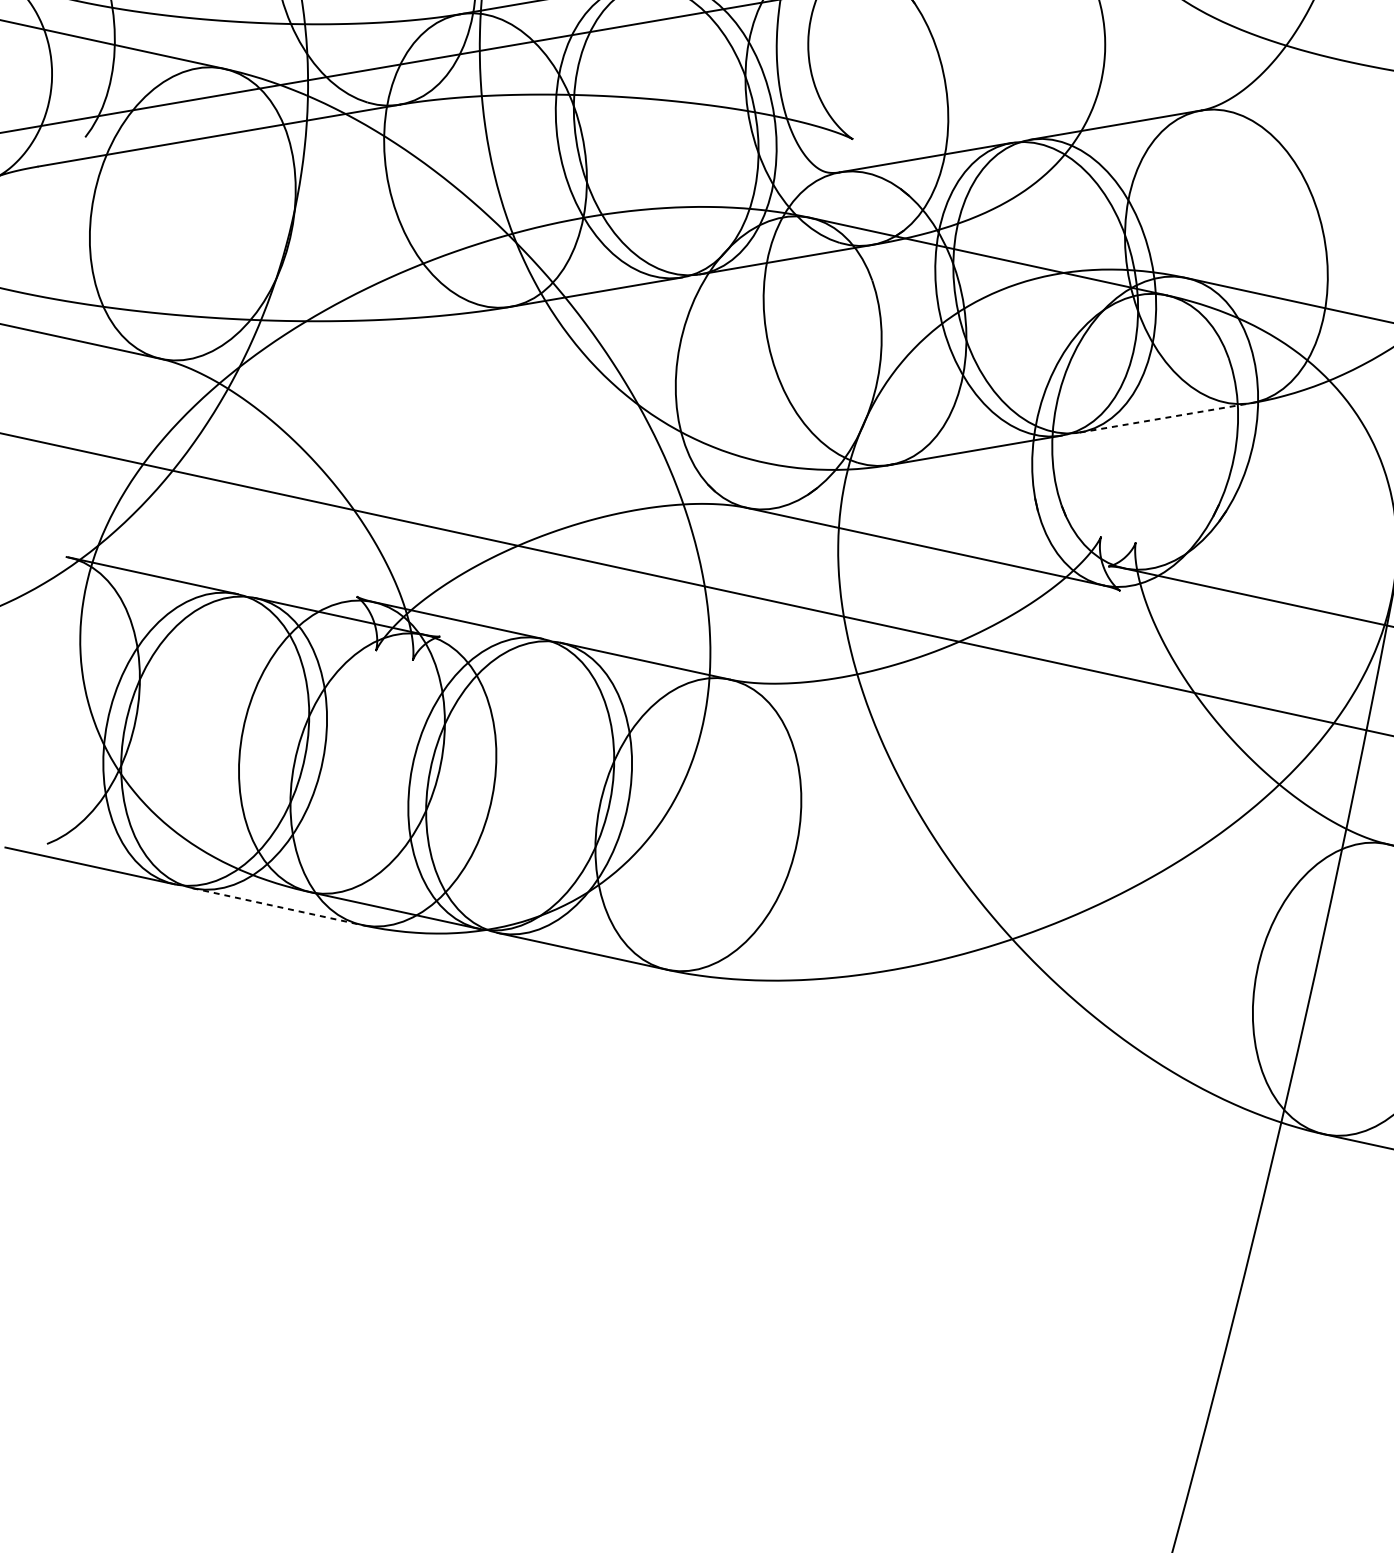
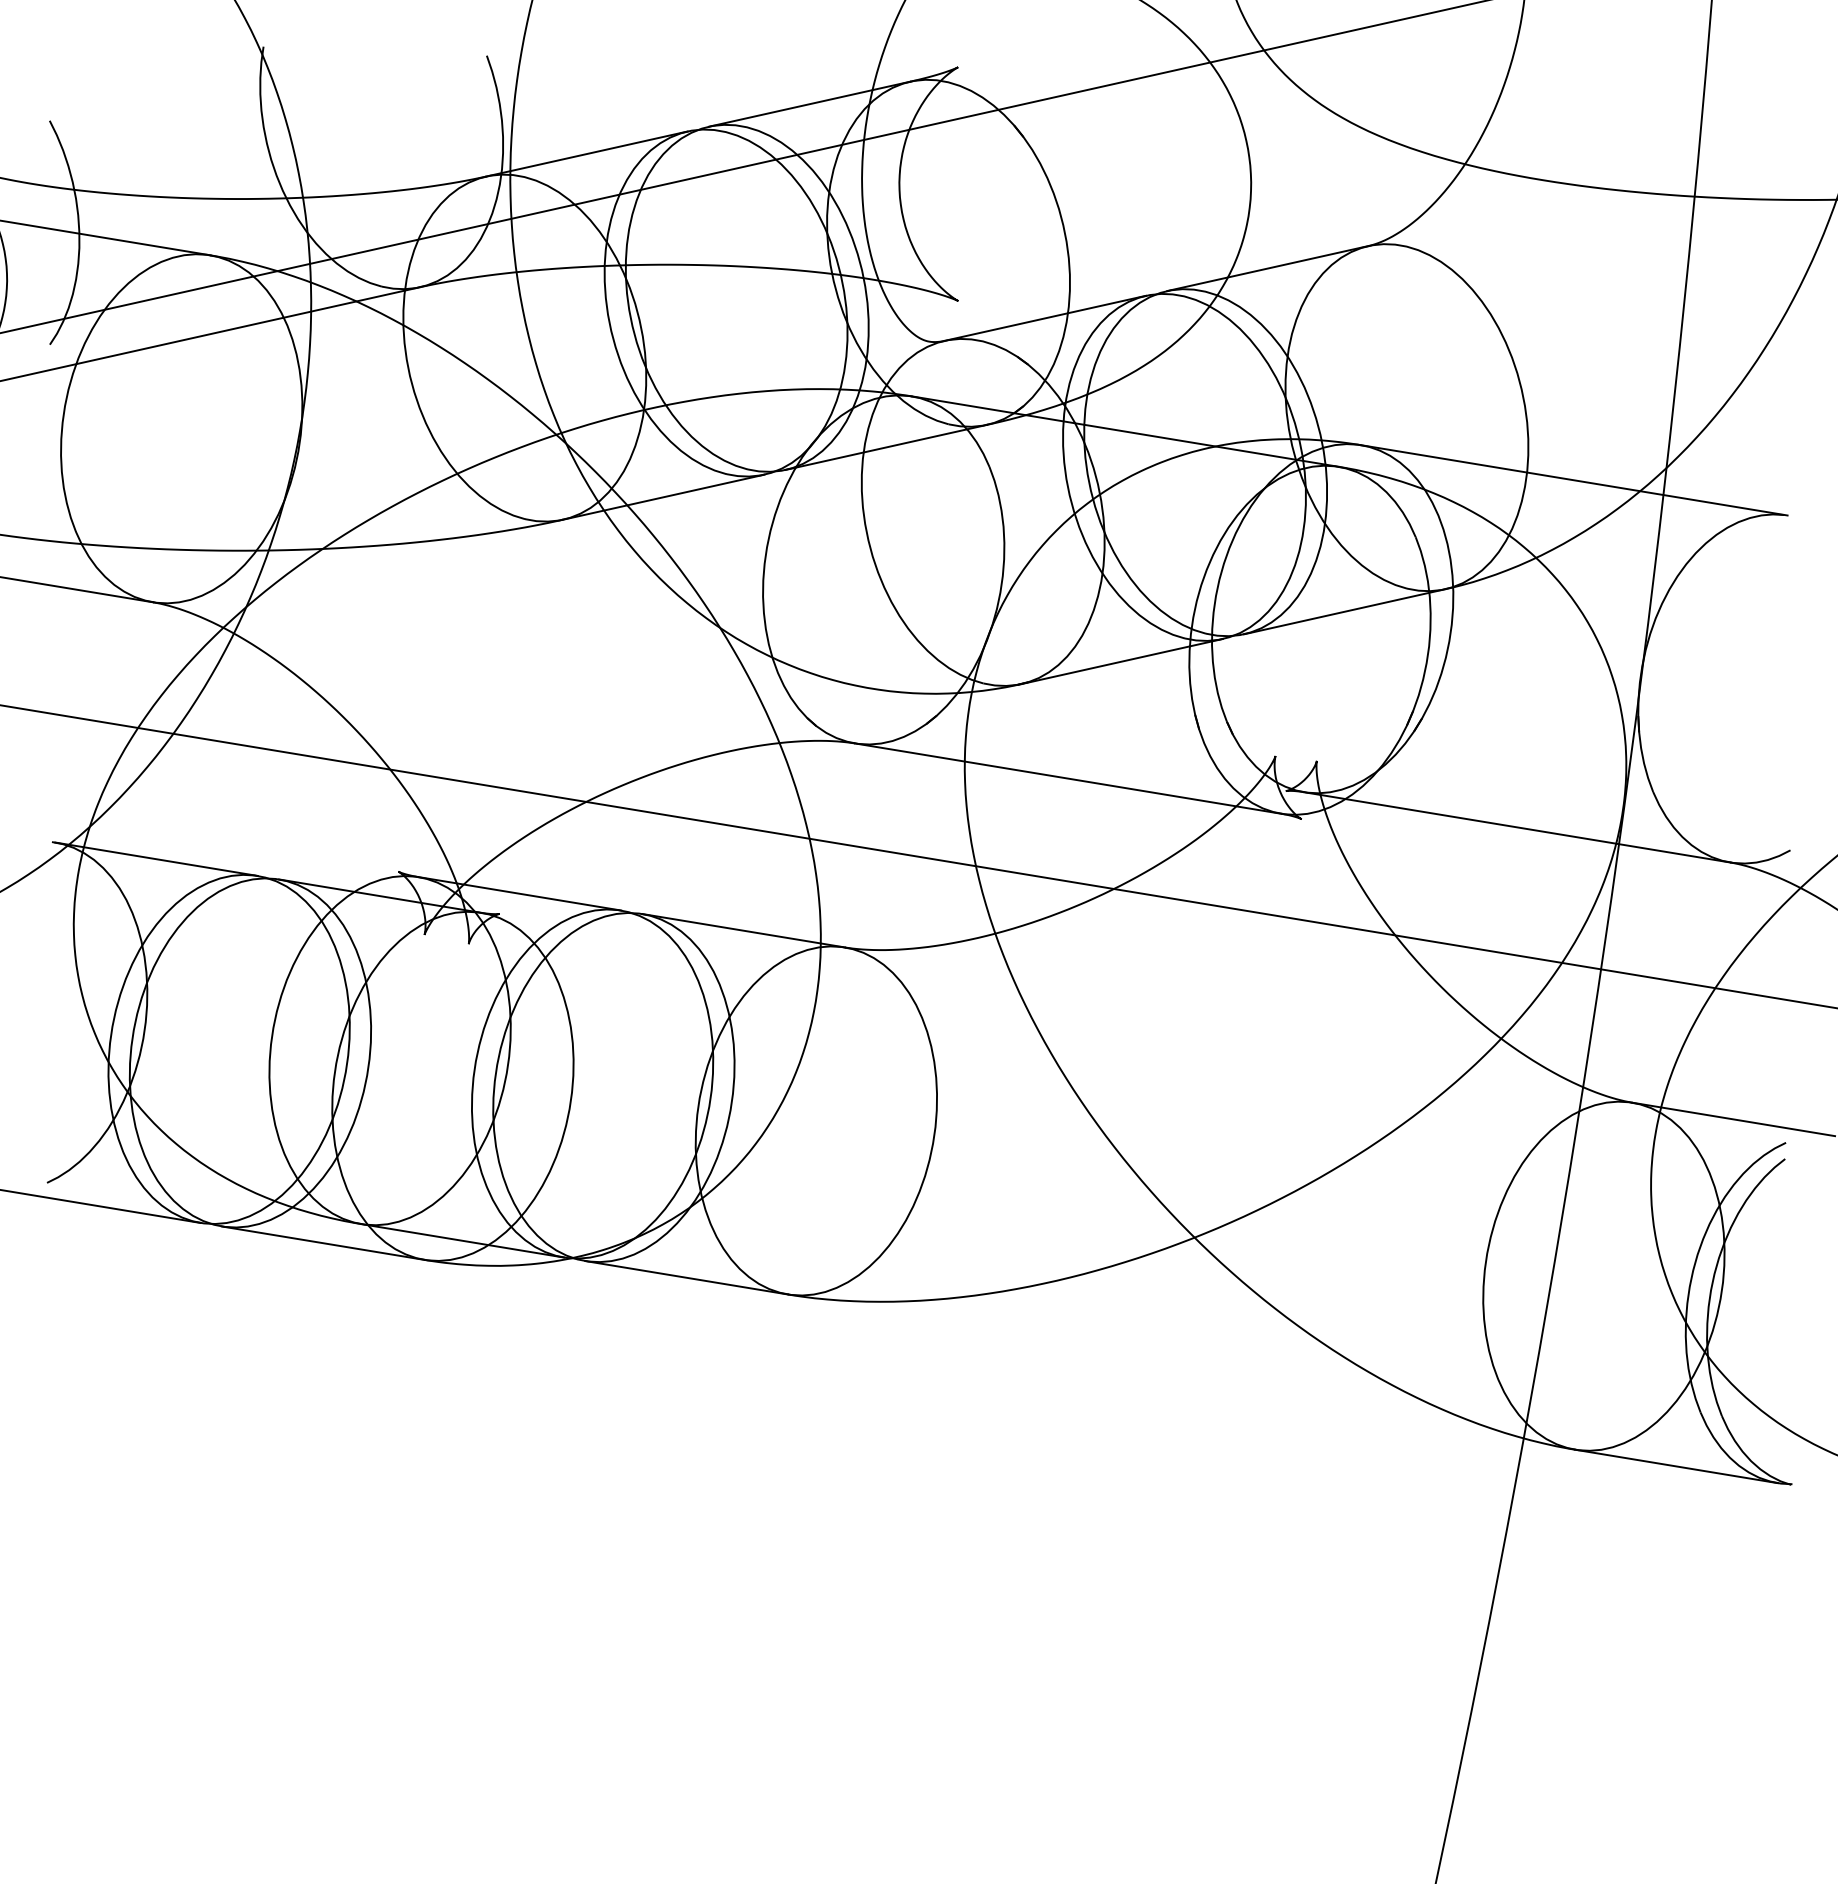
line: (1166, 417) -> (1345, 611), dashed -> solid
line: (277, 906) -> (323, 1243), dashed -> solid

